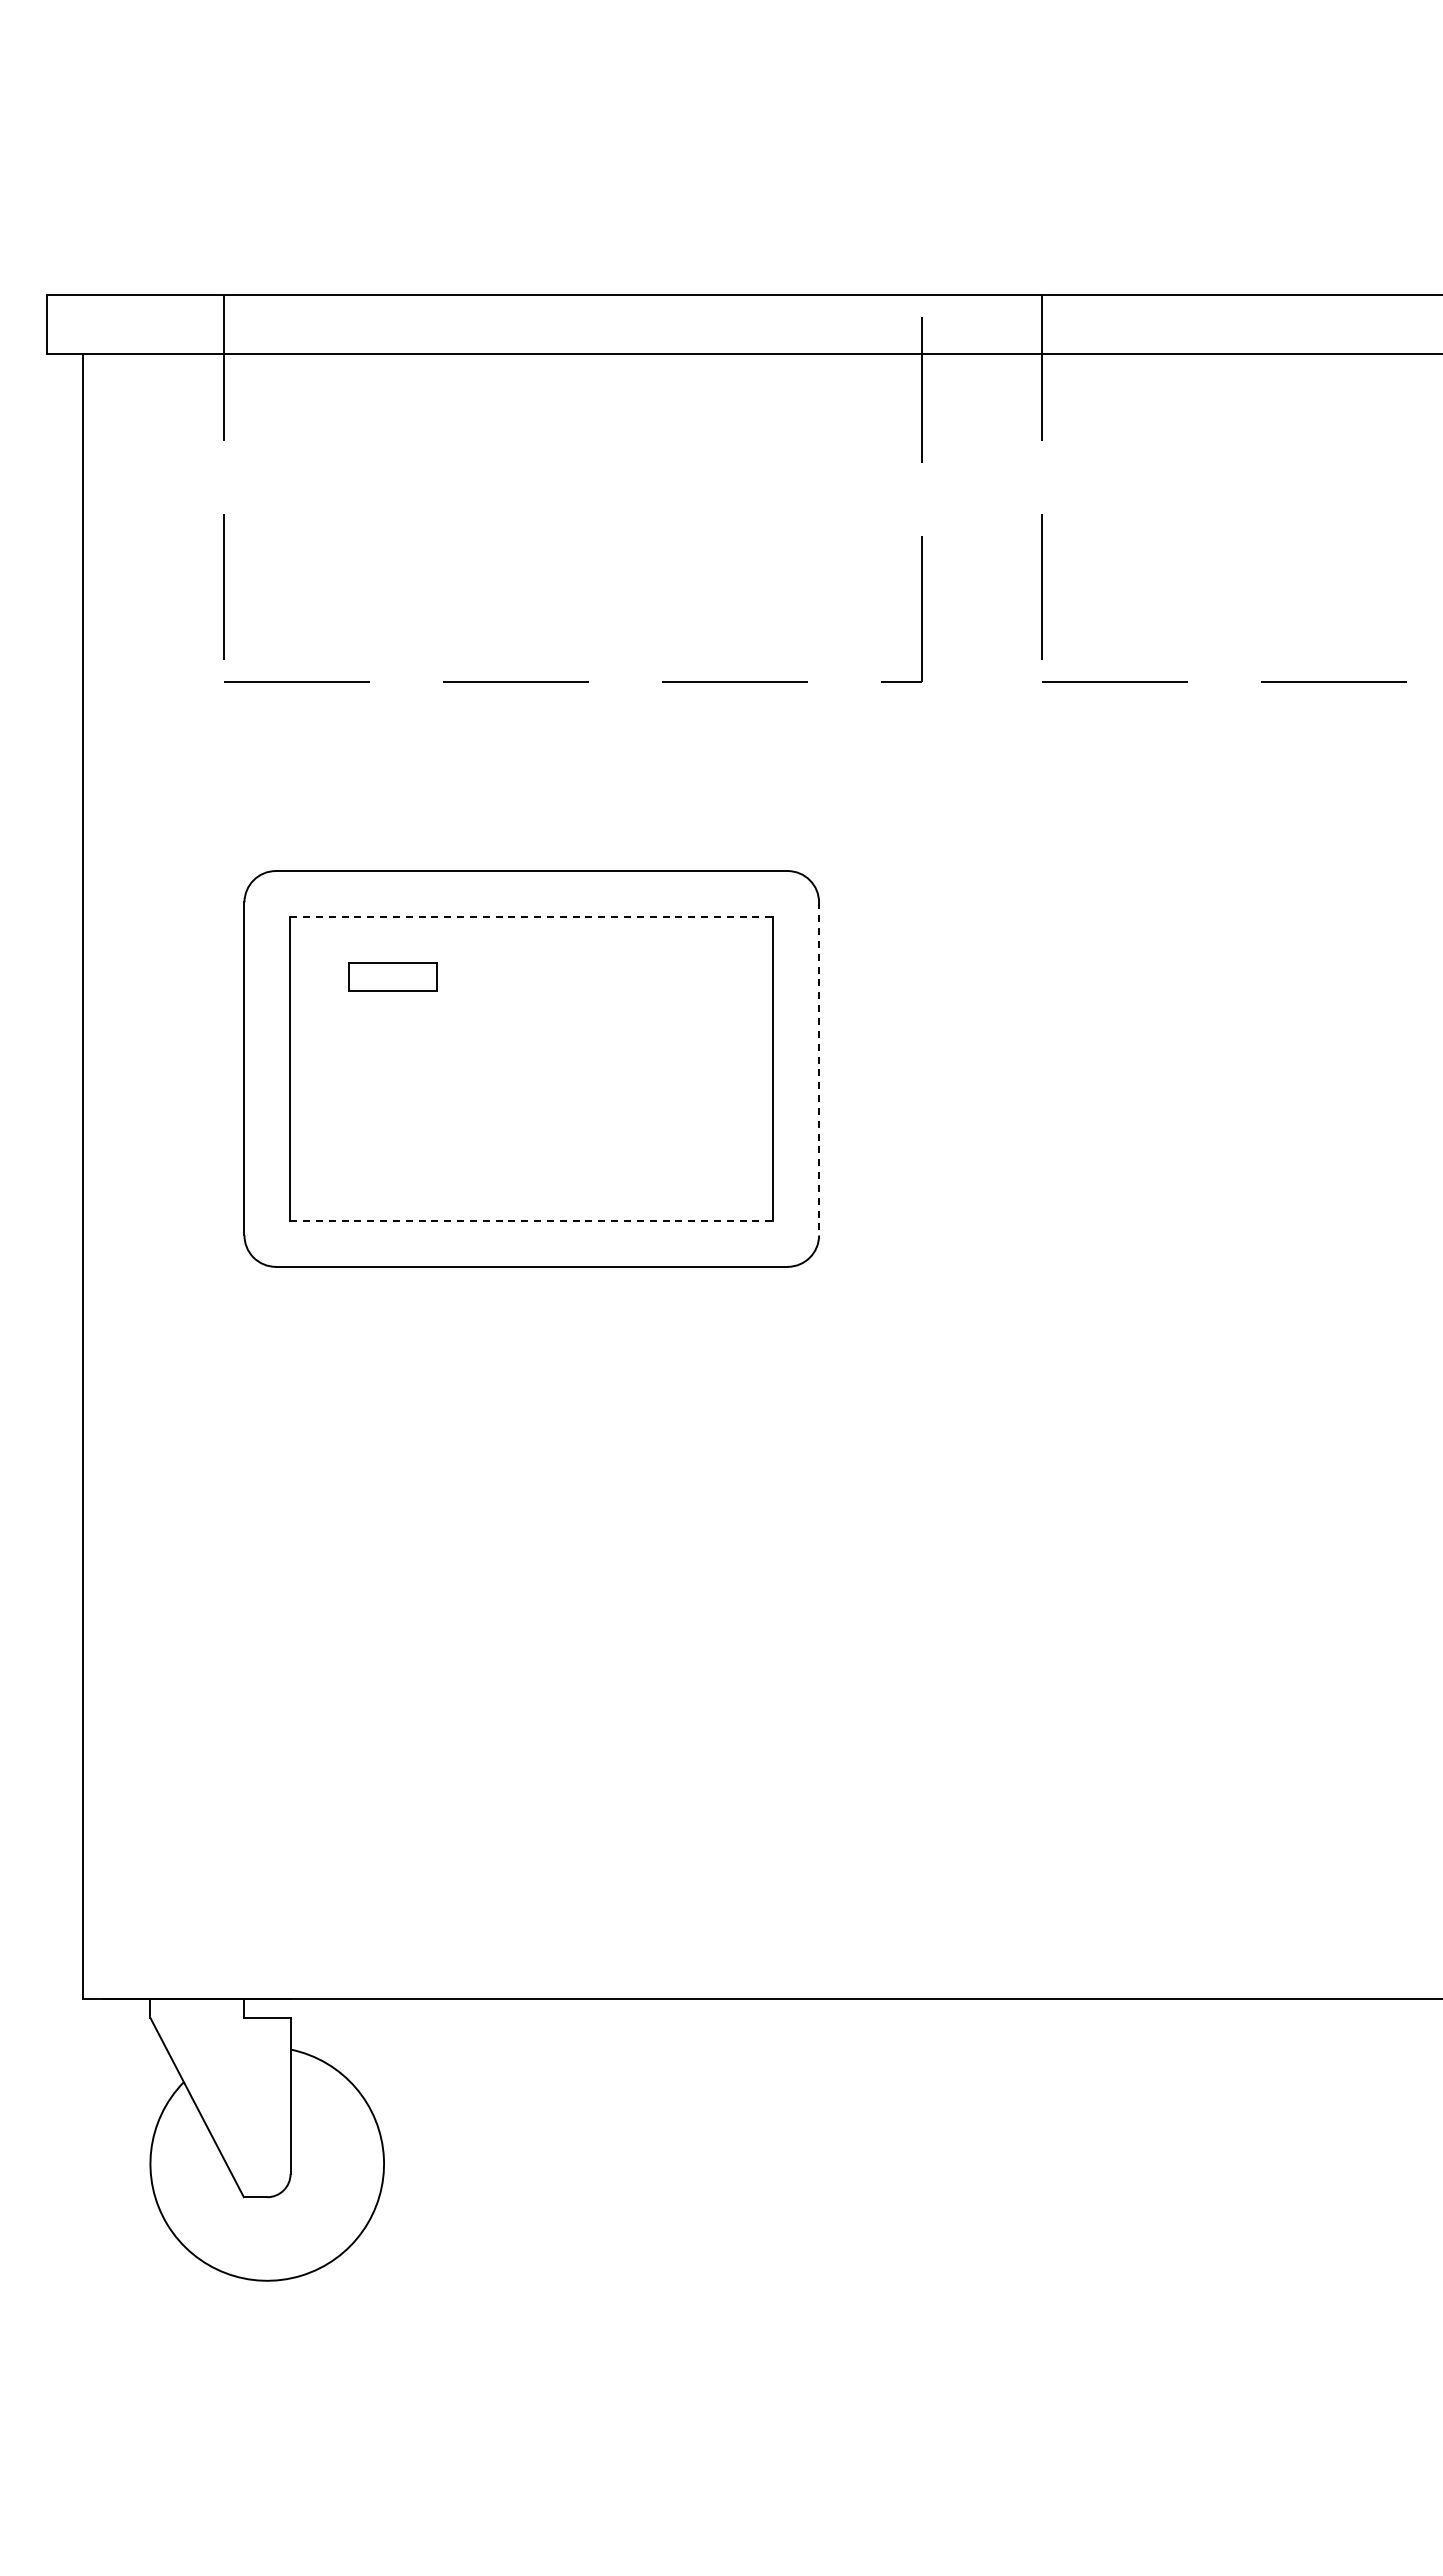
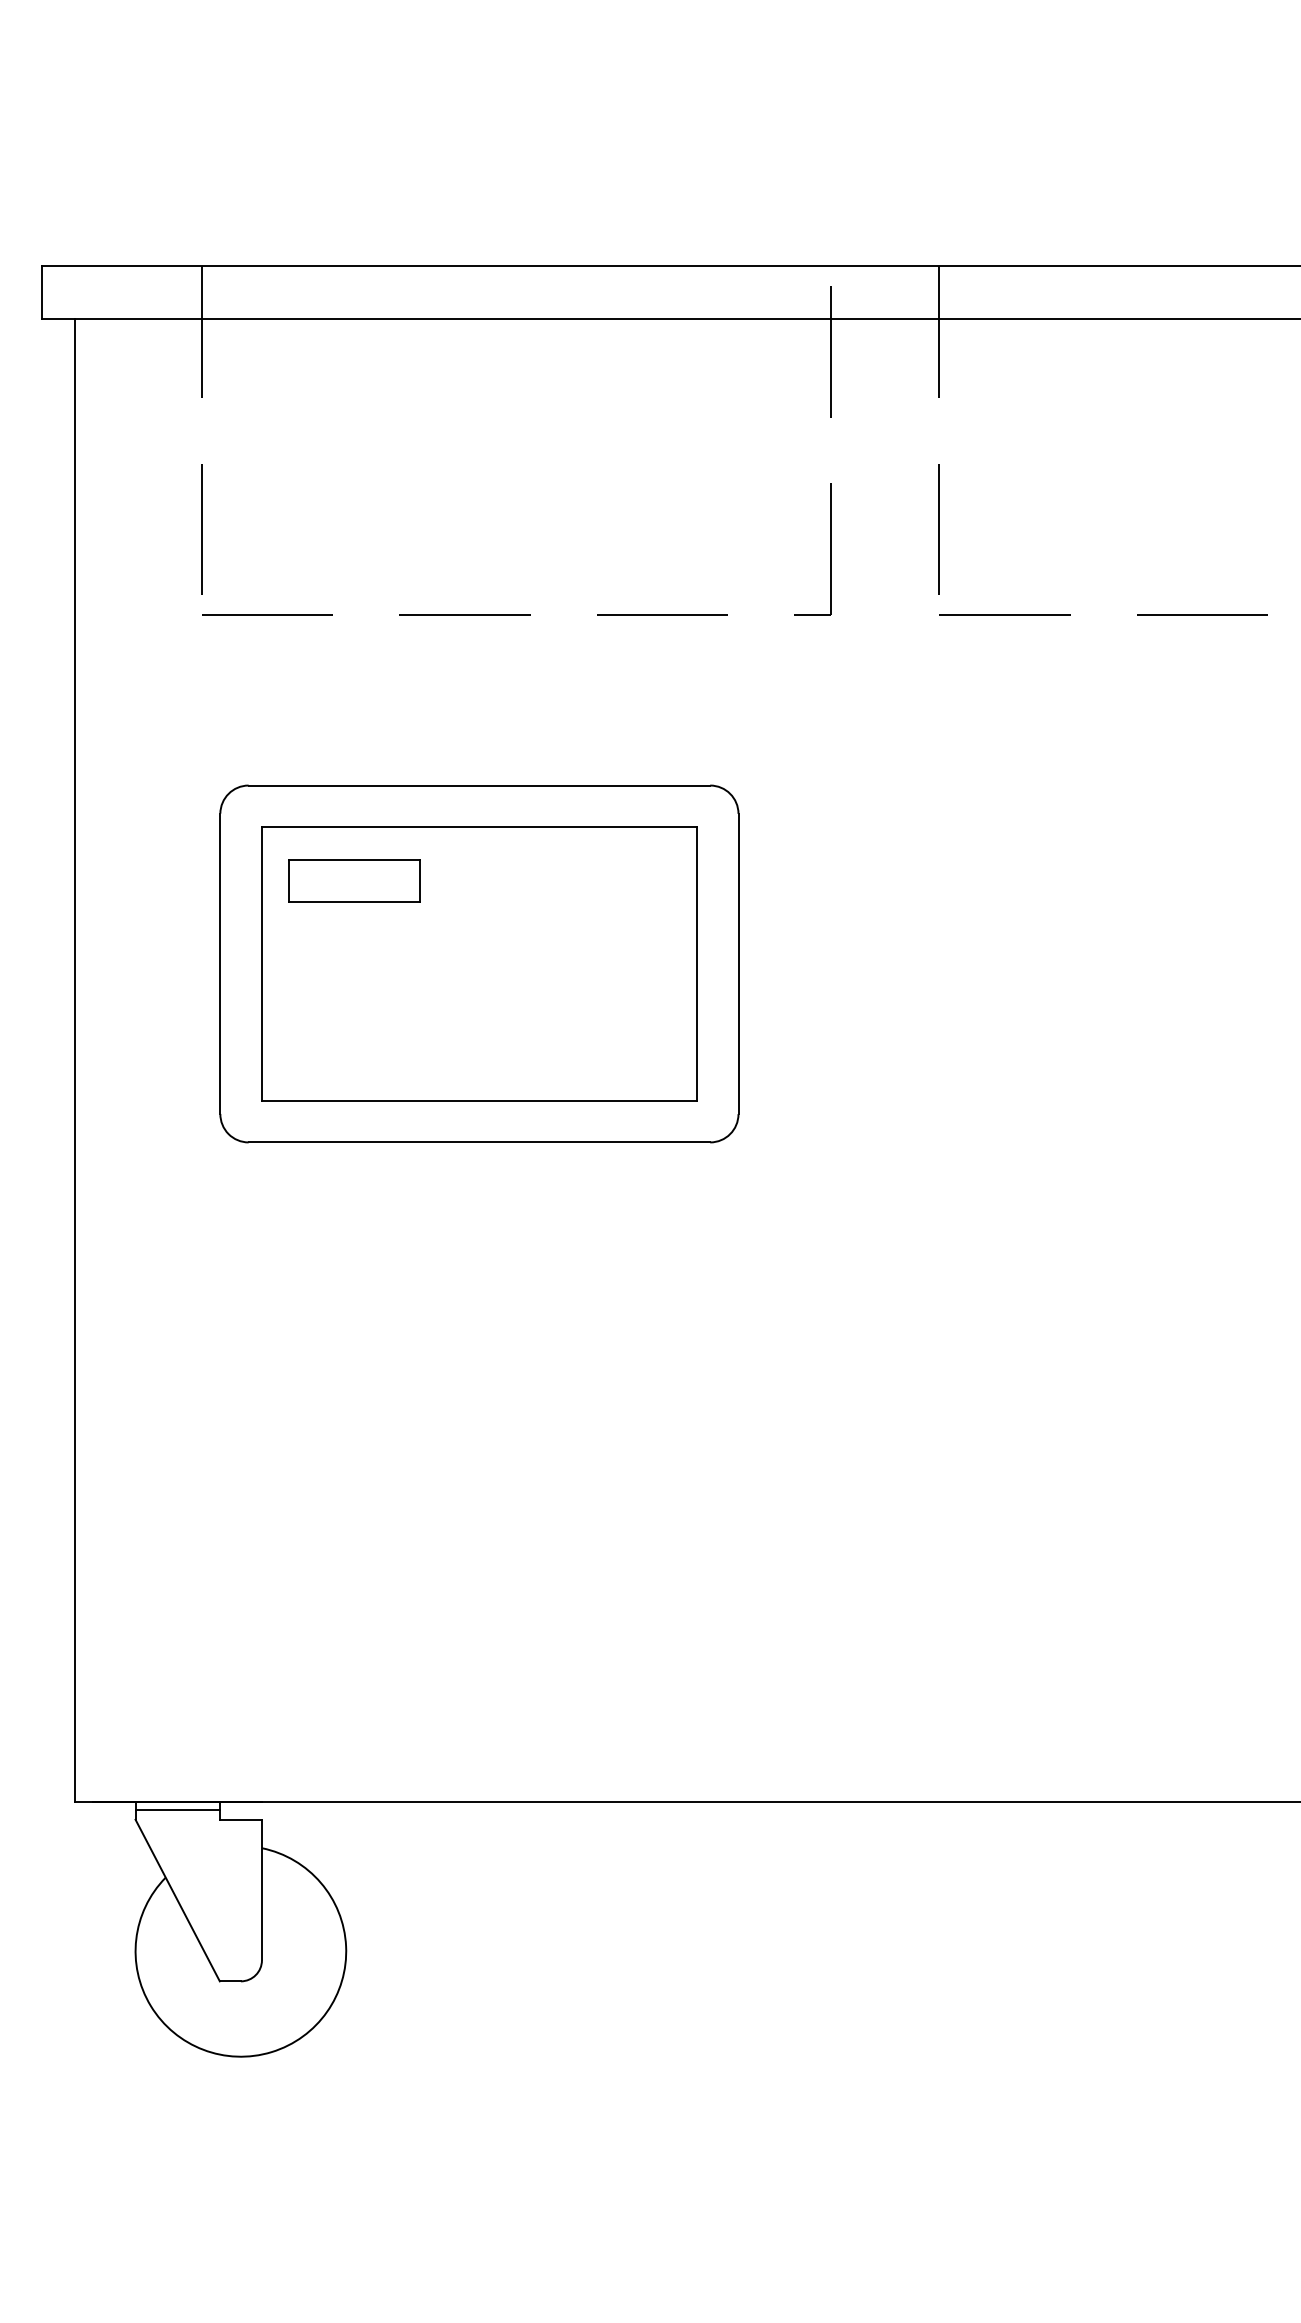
line: (531, 916) -> (479, 826), dashed -> solid
part: (392, 977) -> (353, 881), size x1.67
line: (819, 1068) -> (738, 963), dashed -> solid
line: (531, 1221) -> (479, 1101), dashed -> solid
line: (196, 2006) -> (177, 1809), added

